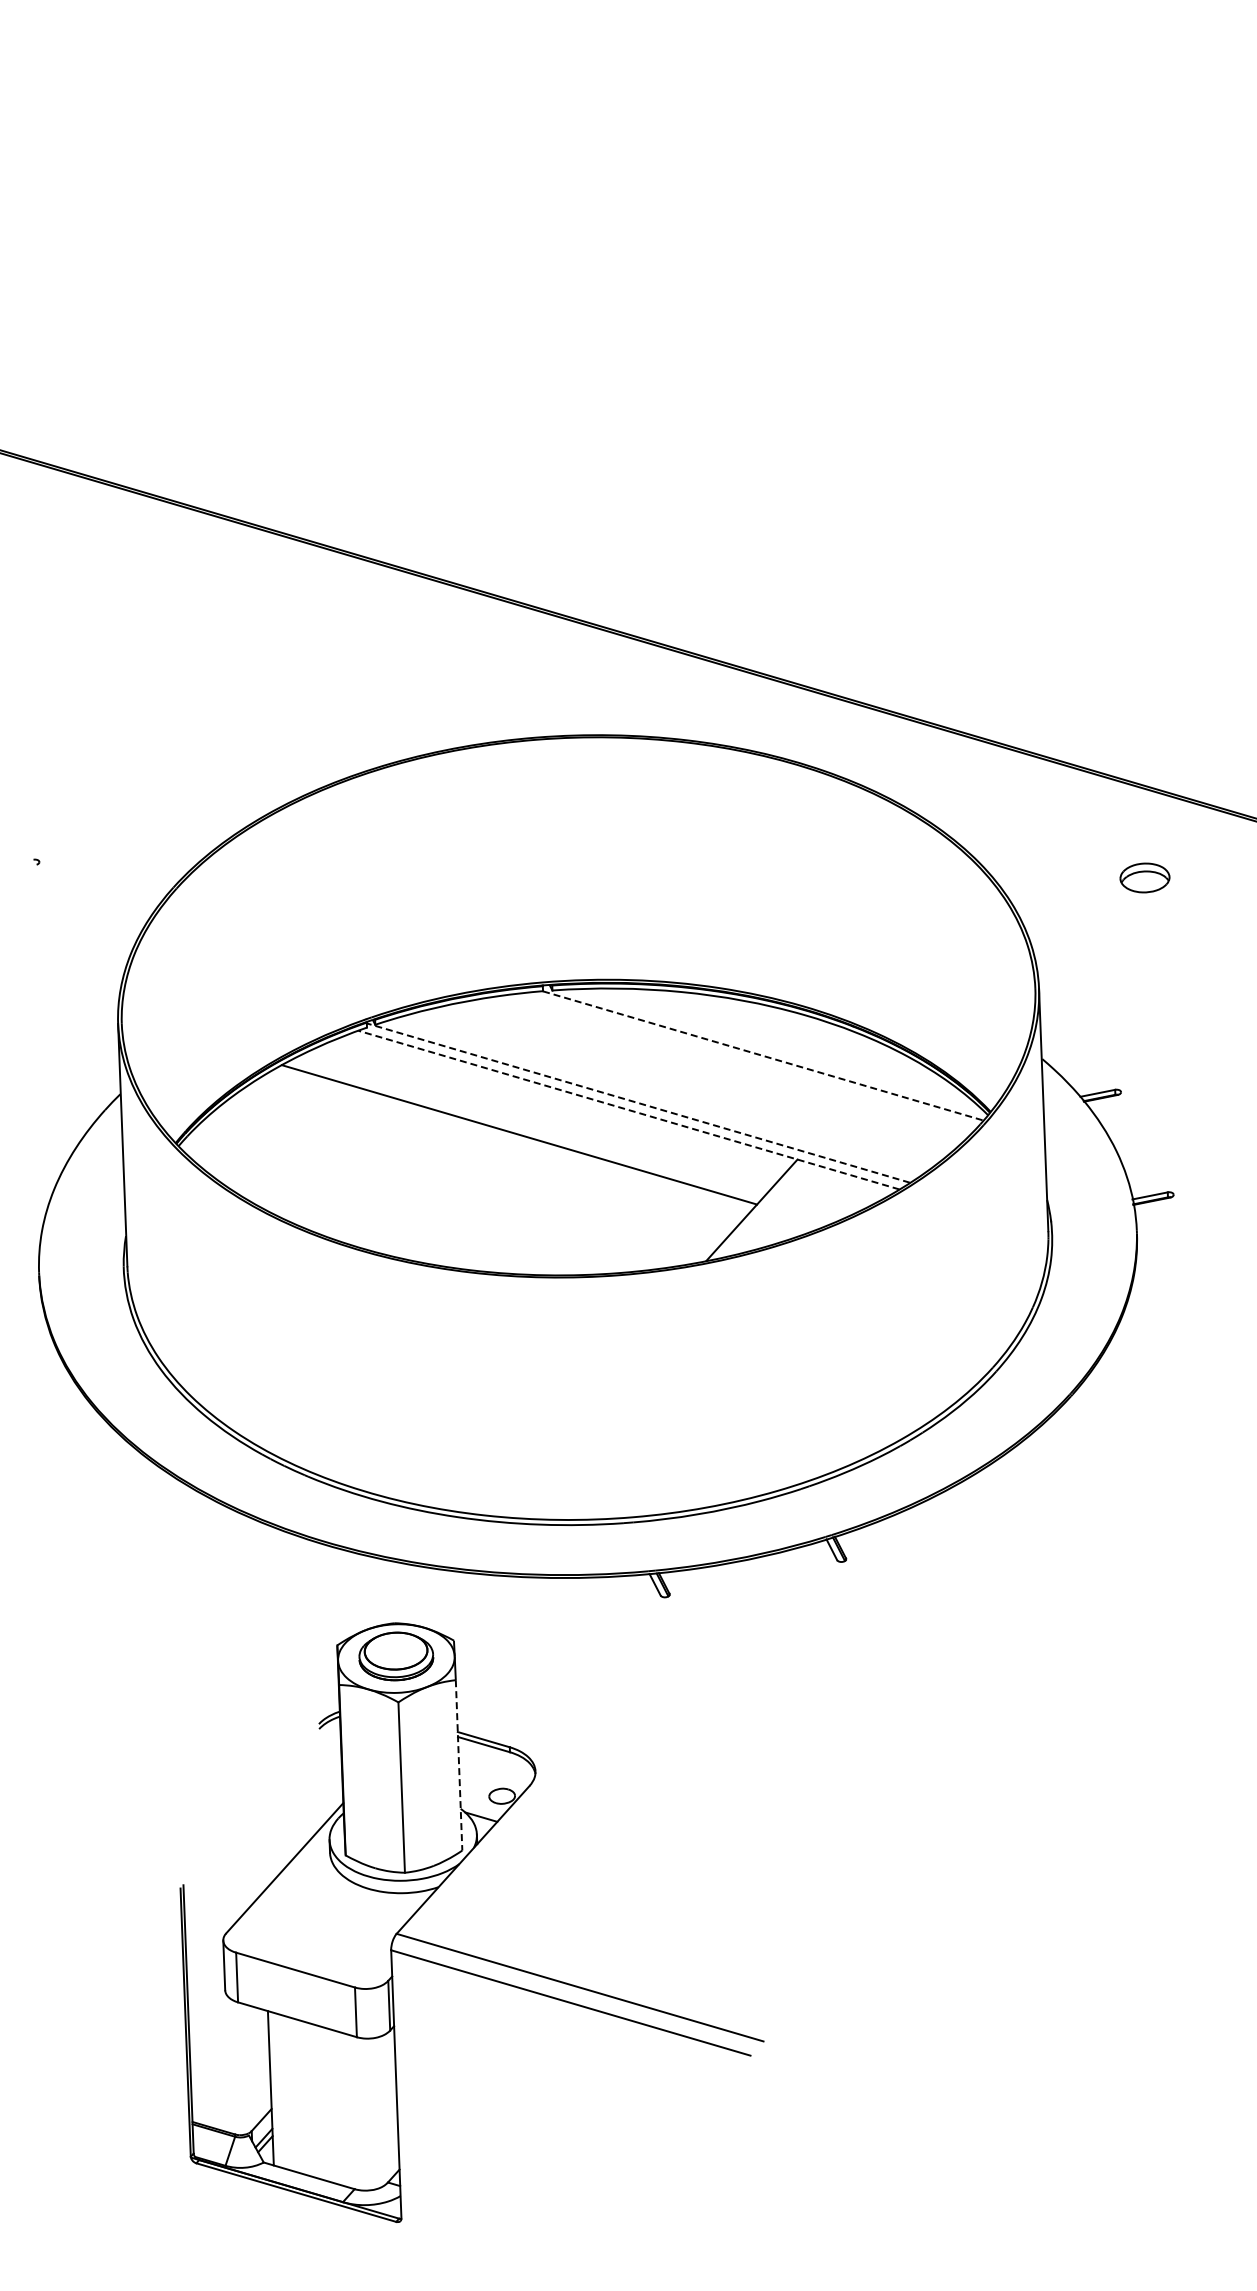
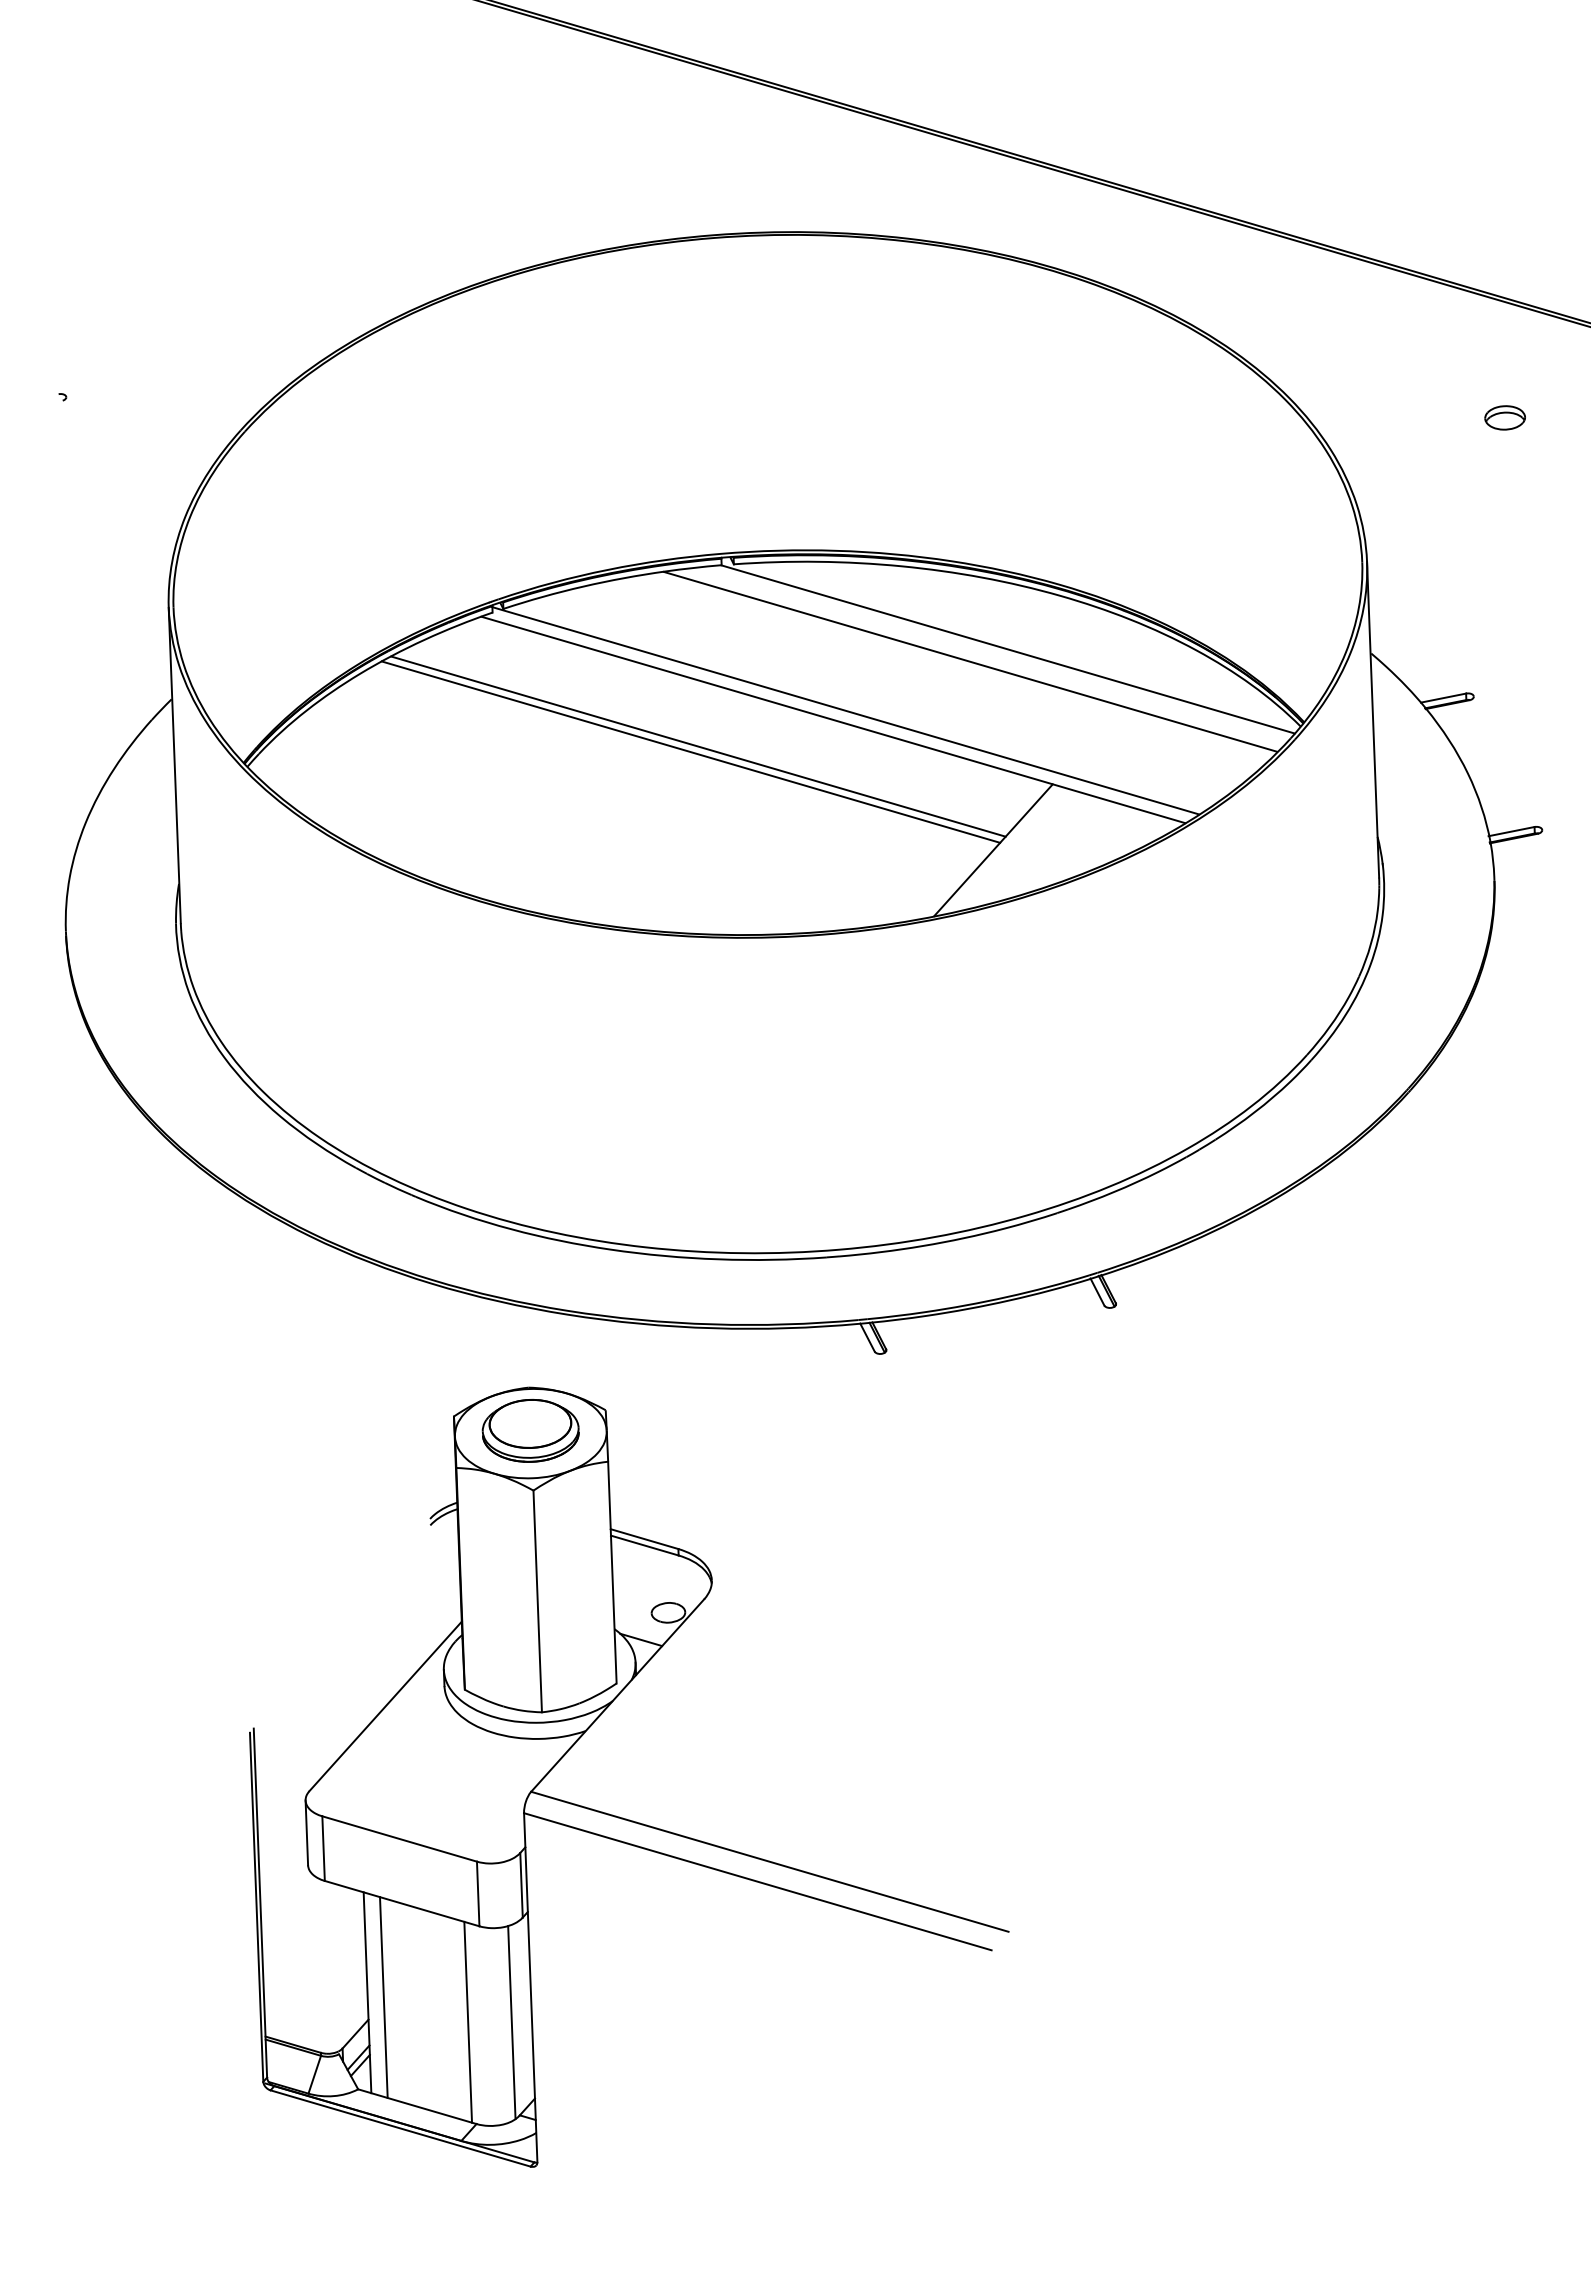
part: (1145, 877) -> (1505, 417), size x0.62
line: (763, 1056) -> (1008, 650), dashed -> solid
line: (733, 1065) -> (969, 661), added
line: (637, 1102) -> (844, 710), dashed -> solid
line: (628, 1110) -> (832, 720), dashed -> solid
line: (525, 1130) -> (698, 746), added
line: (459, 1765) -> (612, 1572), dashed -> solid
line: (283, 2091) -> (383, 1996), added
line: (348, 2110) -> (468, 2021), added
line: (381, 2110) -> (511, 2021), added

